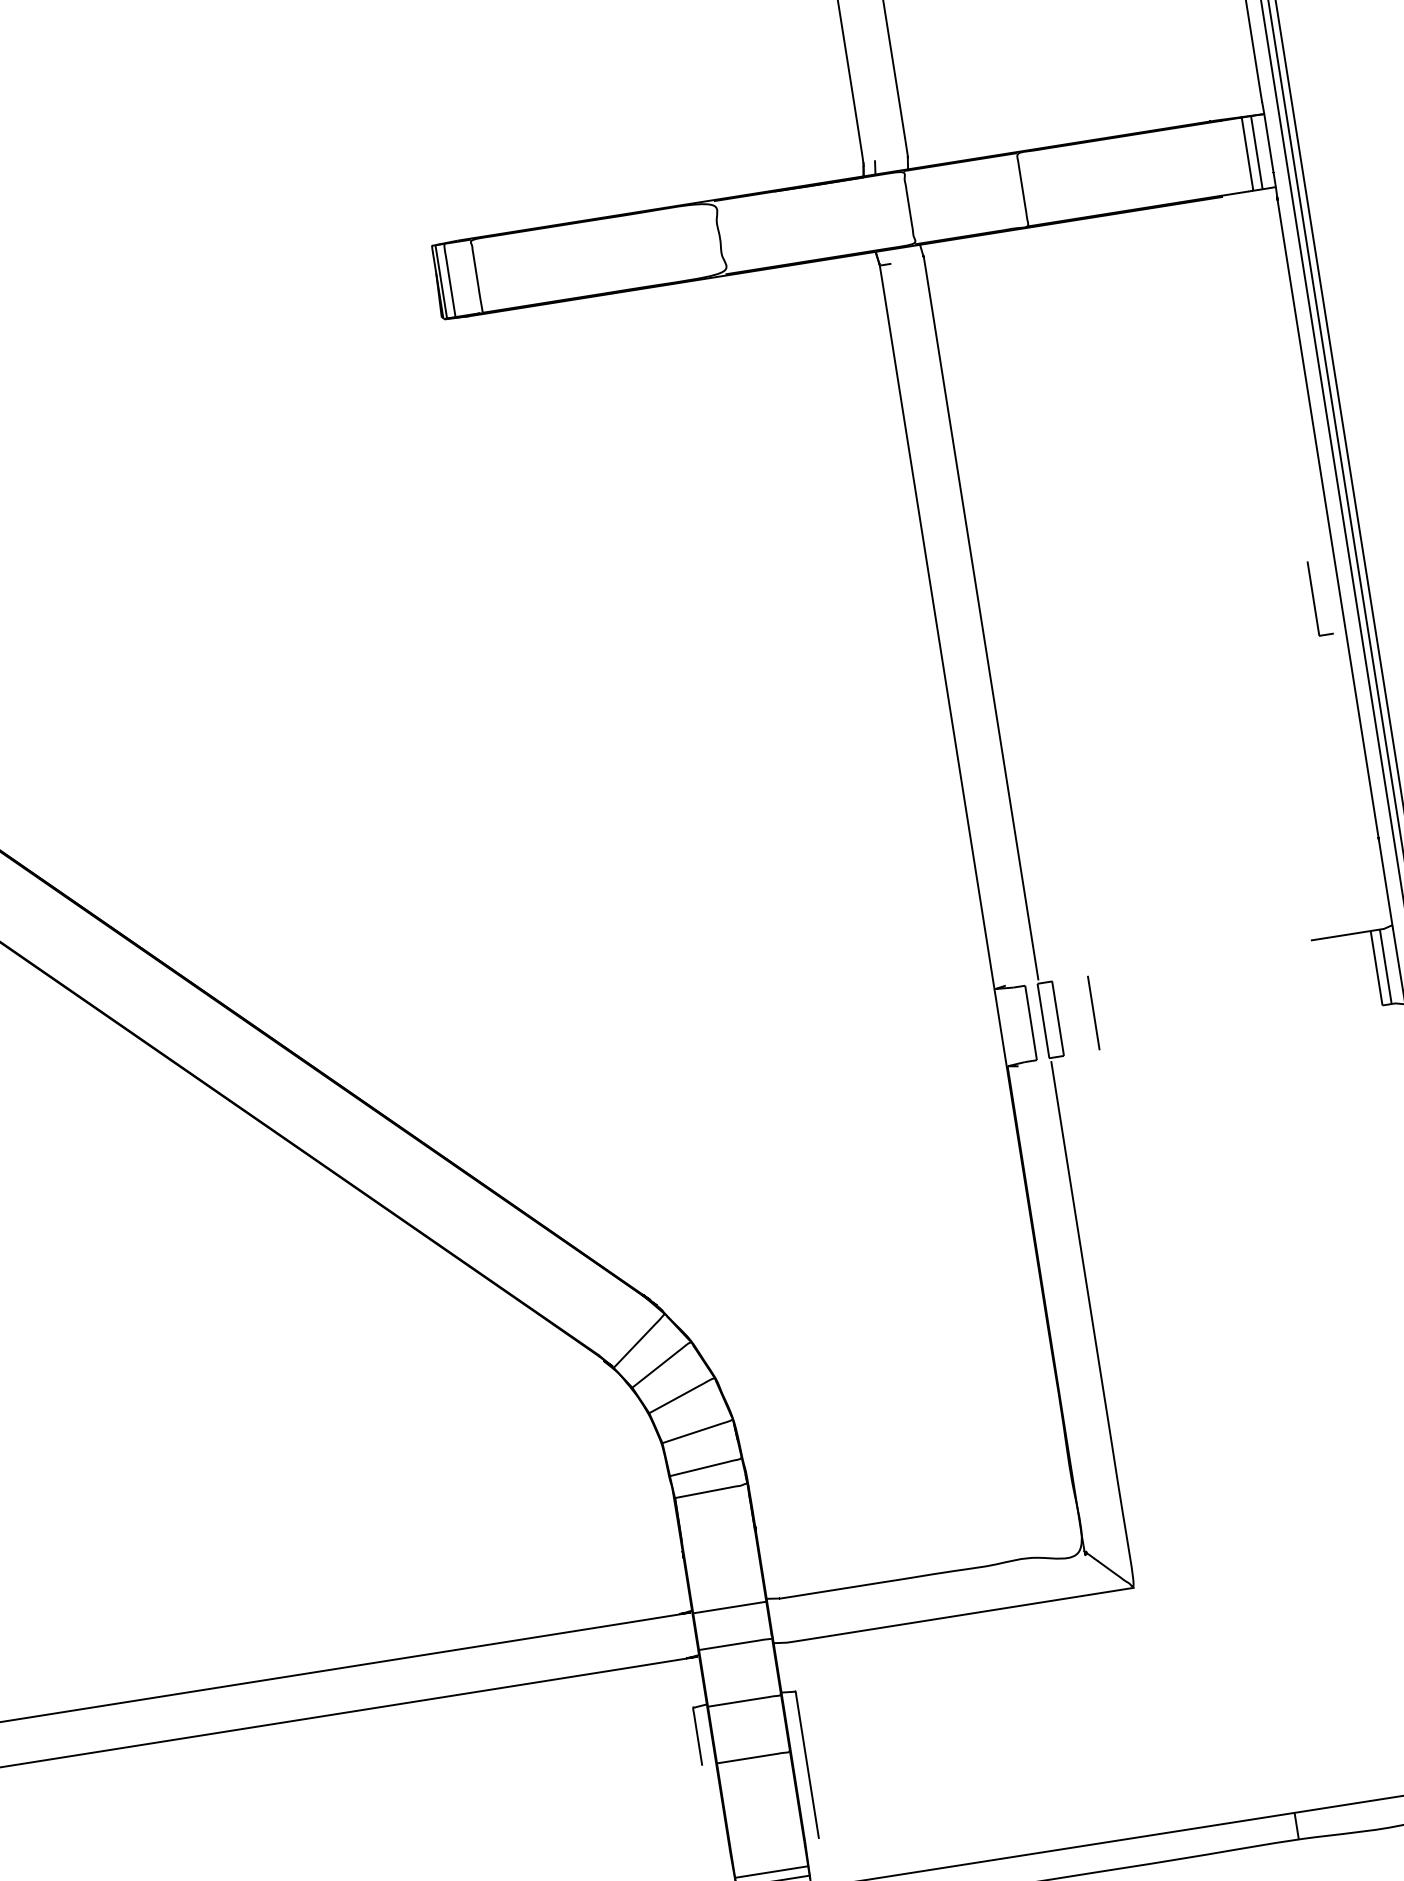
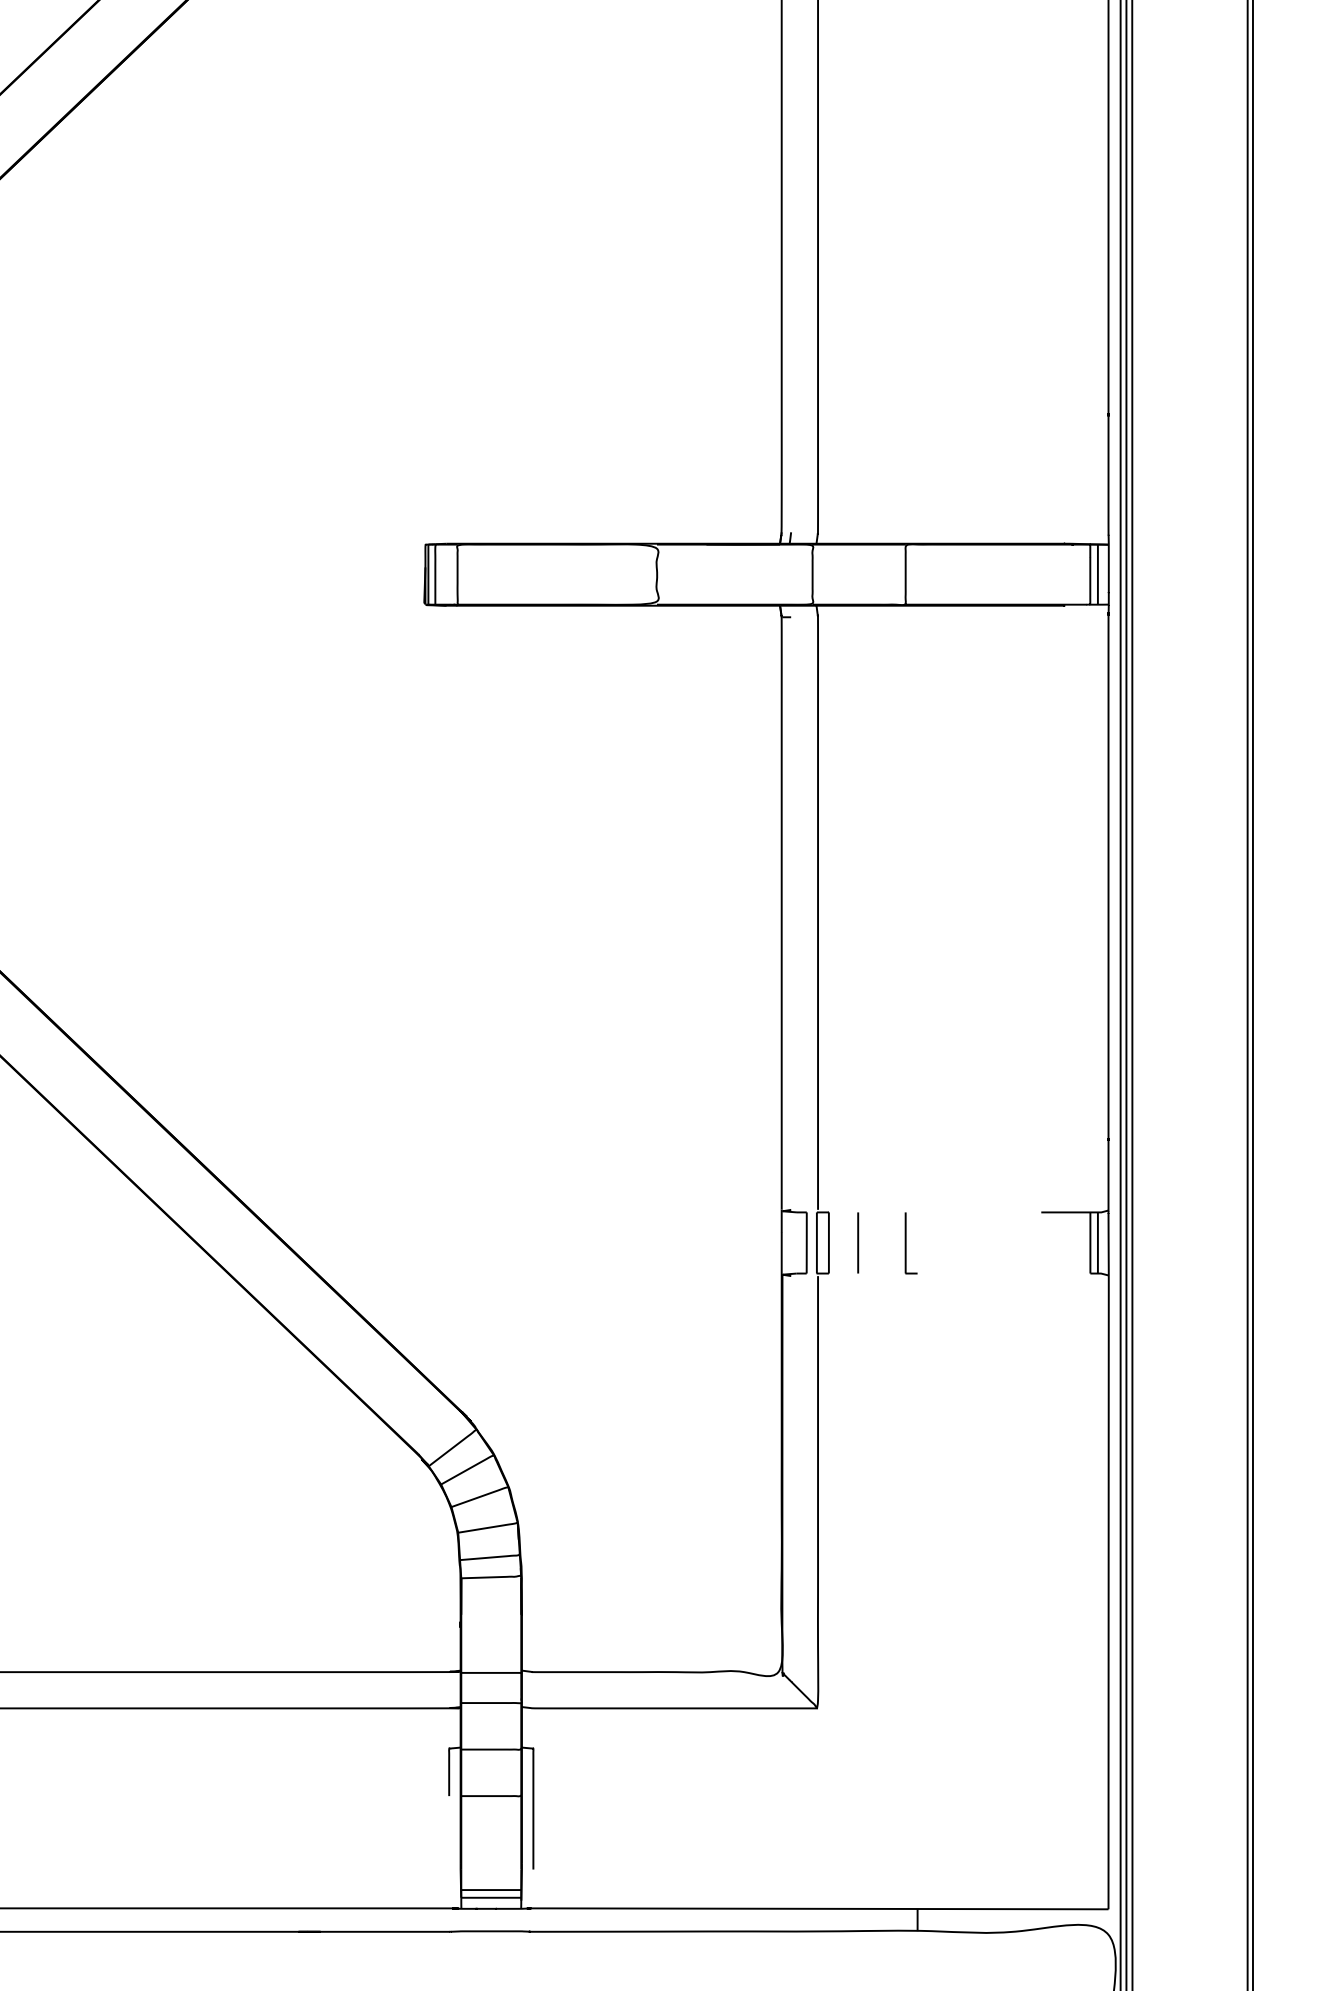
part: (1319, 598) -> (910, 1243), moved

